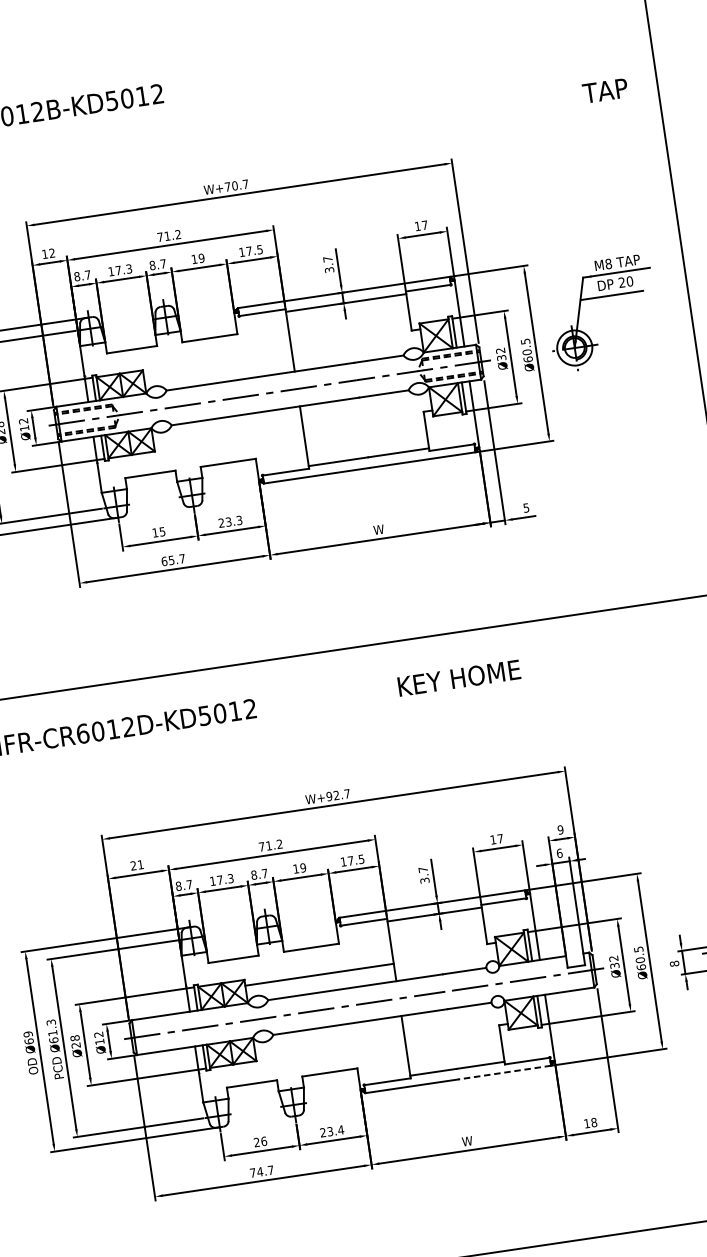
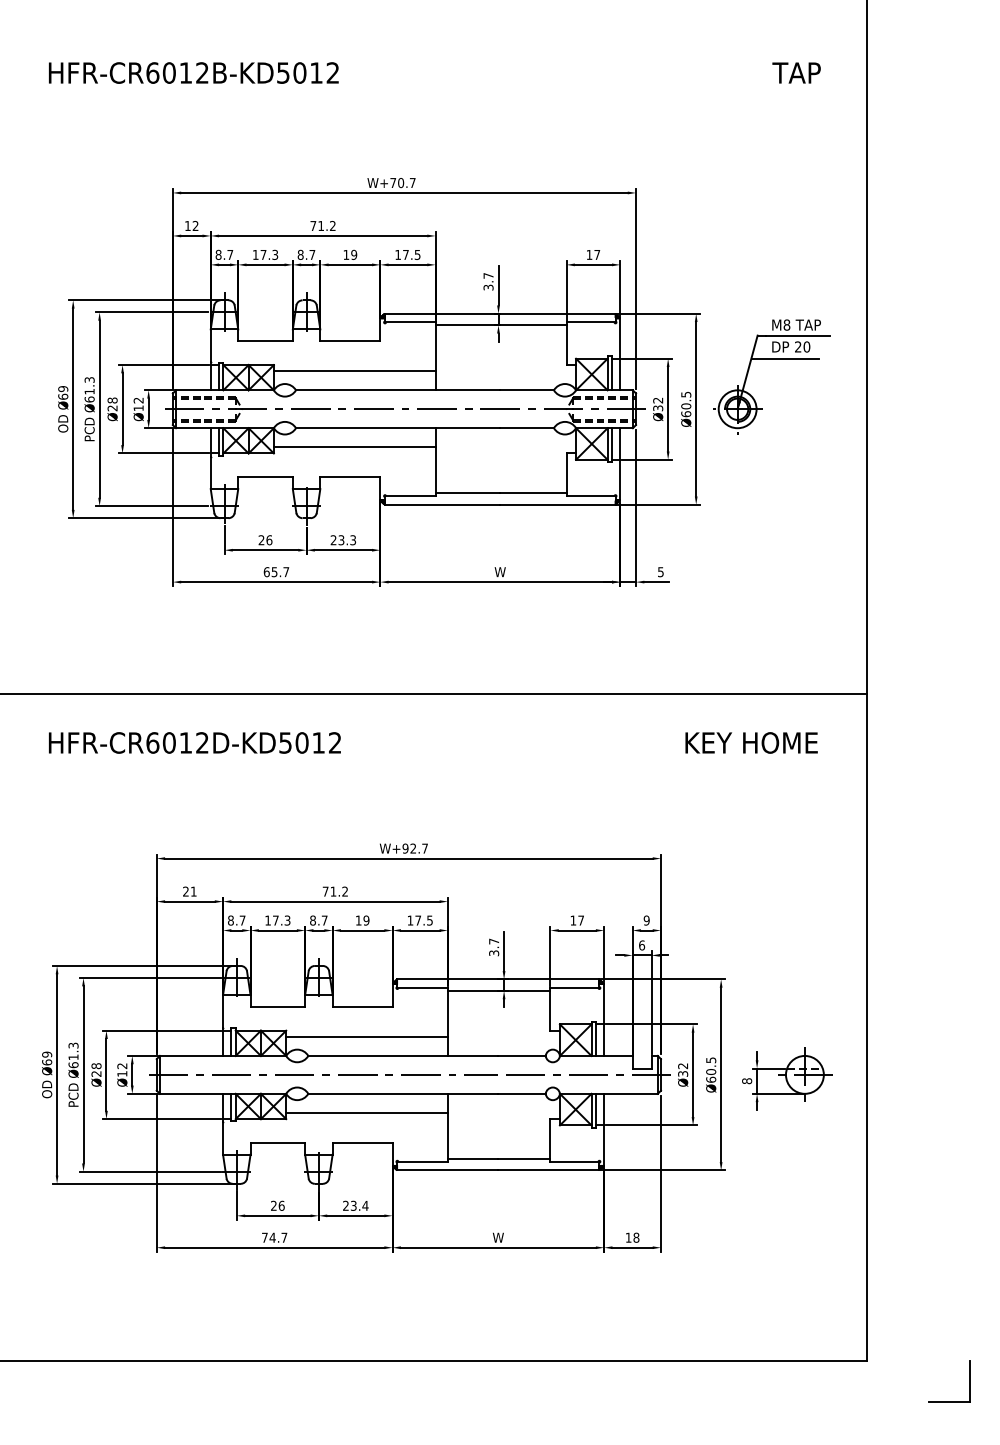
text: (605, 90) -> (796, 72), moved
line: (217, 365) -> (354, 371), added
line: (228, 435) -> (354, 447), added
text: (158, 532) -> (265, 540), 15 -> 26
text: (459, 677) -> (751, 742), moved
line: (329, 1044) -> (366, 1112), added
line: (504, 1072) -> (548, 1170), dashed -> solid

